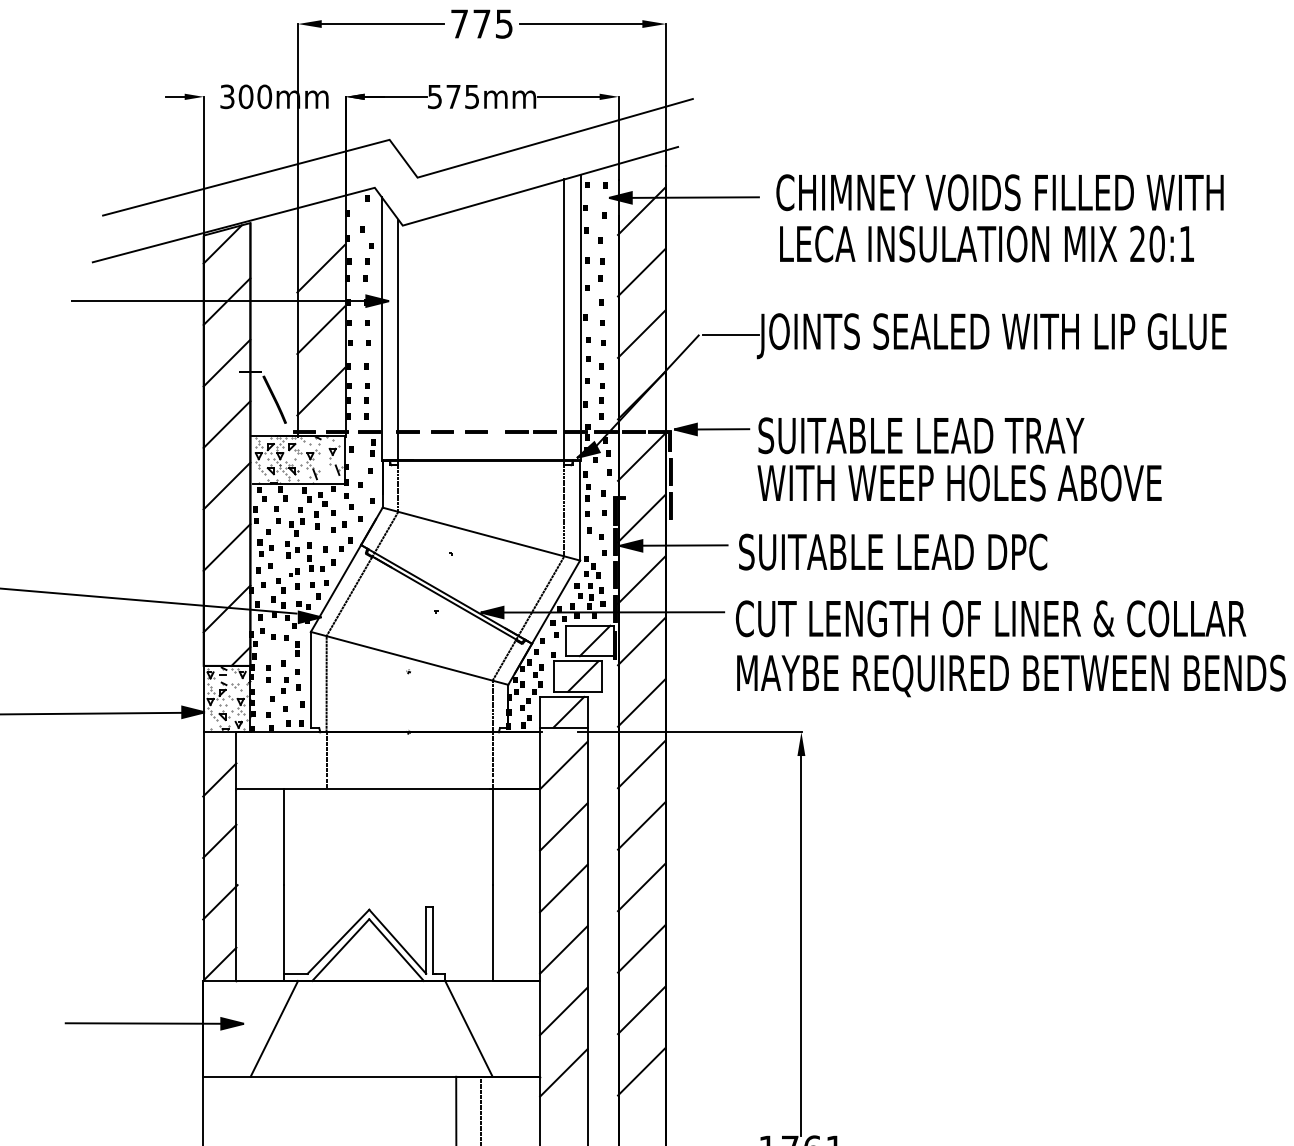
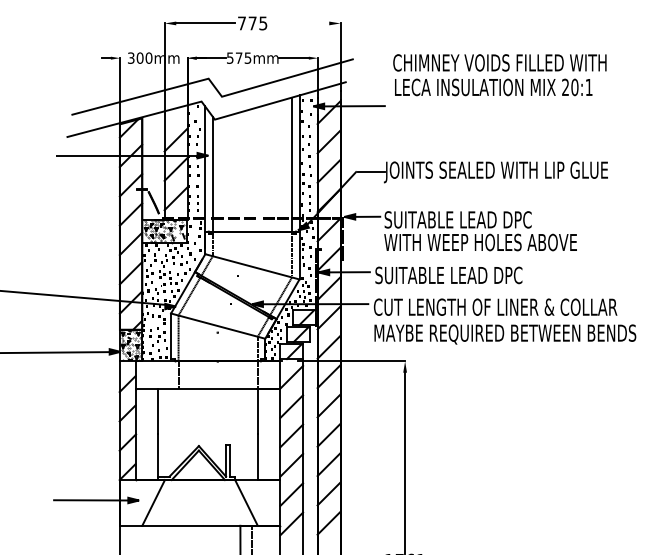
line: (580, 24) -> (299, 23), removed
text: (999, 219) -> (499, 75), moved
text: (1043, 434) -> (520, 219), SUITABLE LEAD TRAY -> SUITABLE LEAD DPC

